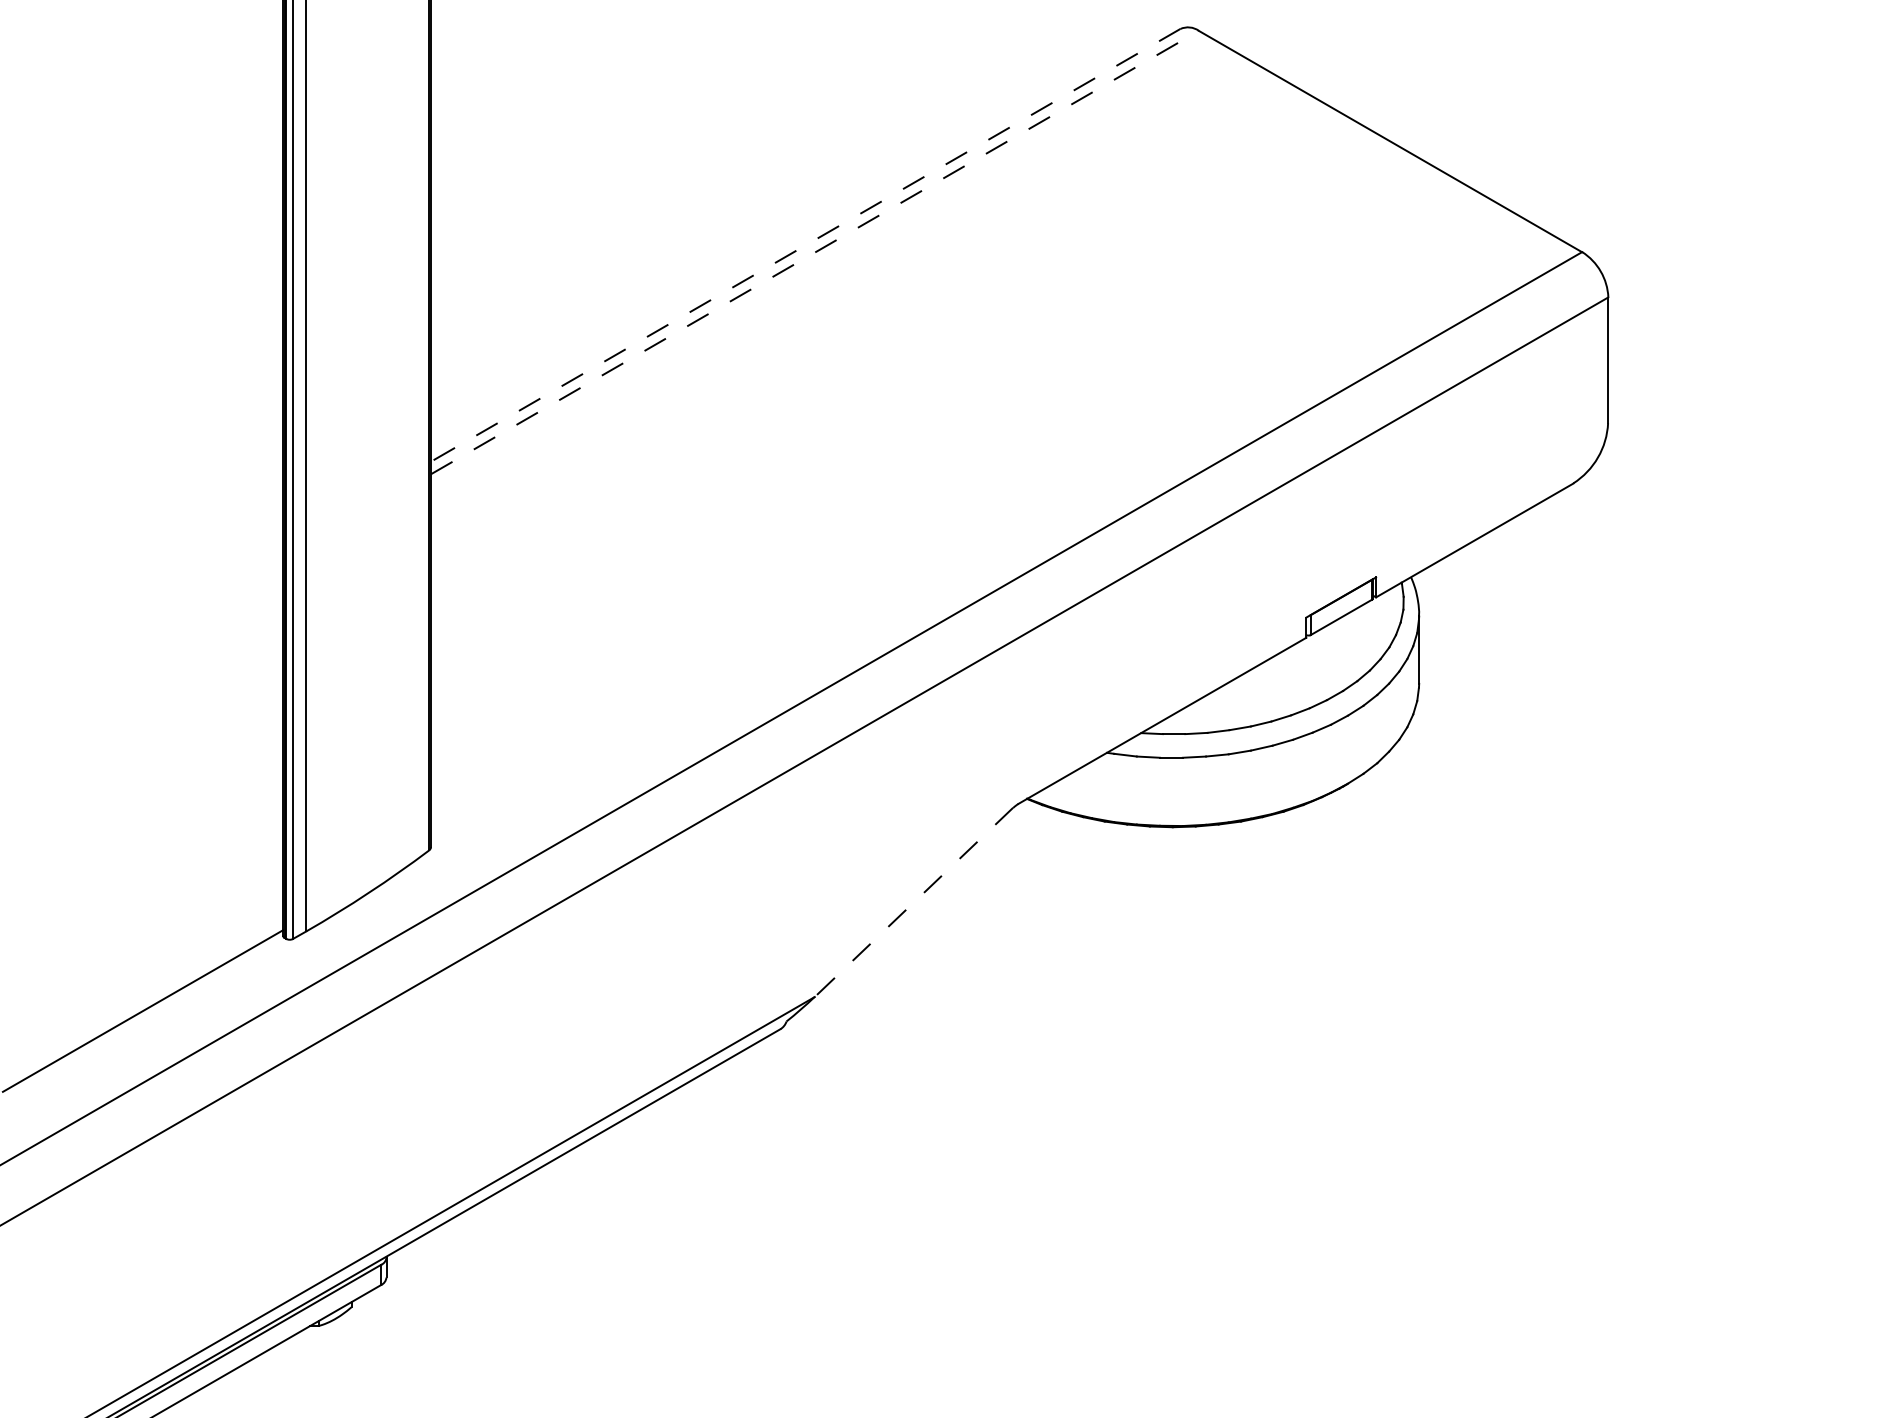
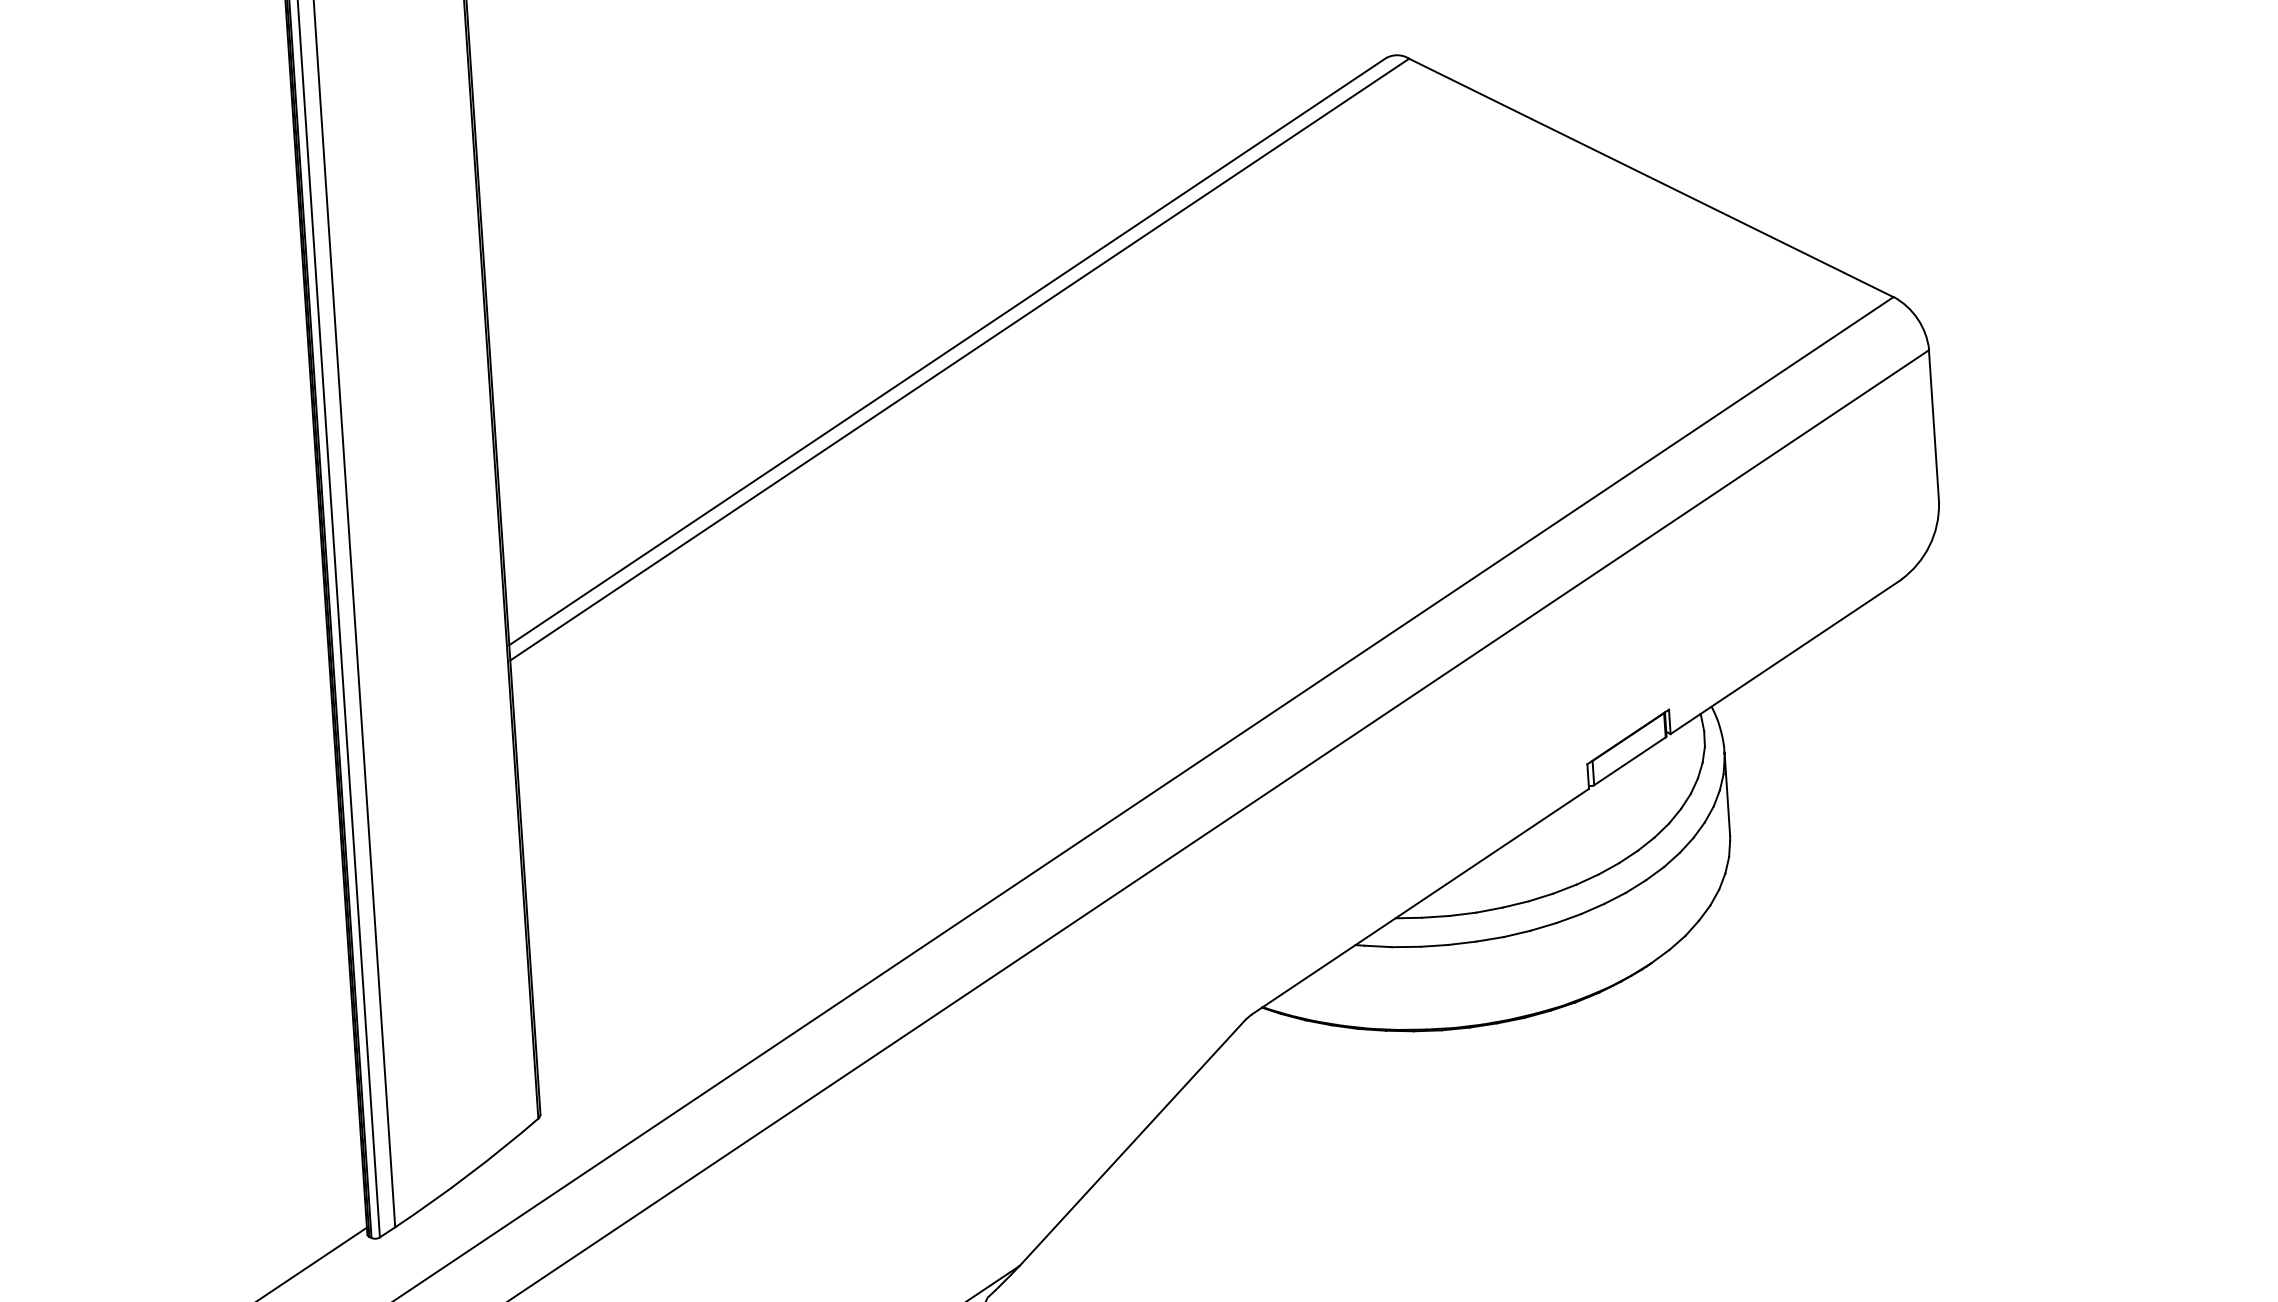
line: (805, 245) -> (947, 351), dashed -> solid
line: (815, 252) -> (960, 359), dashed -> solid
line: (913, 902) -> (1132, 1142), dashed -> solid

